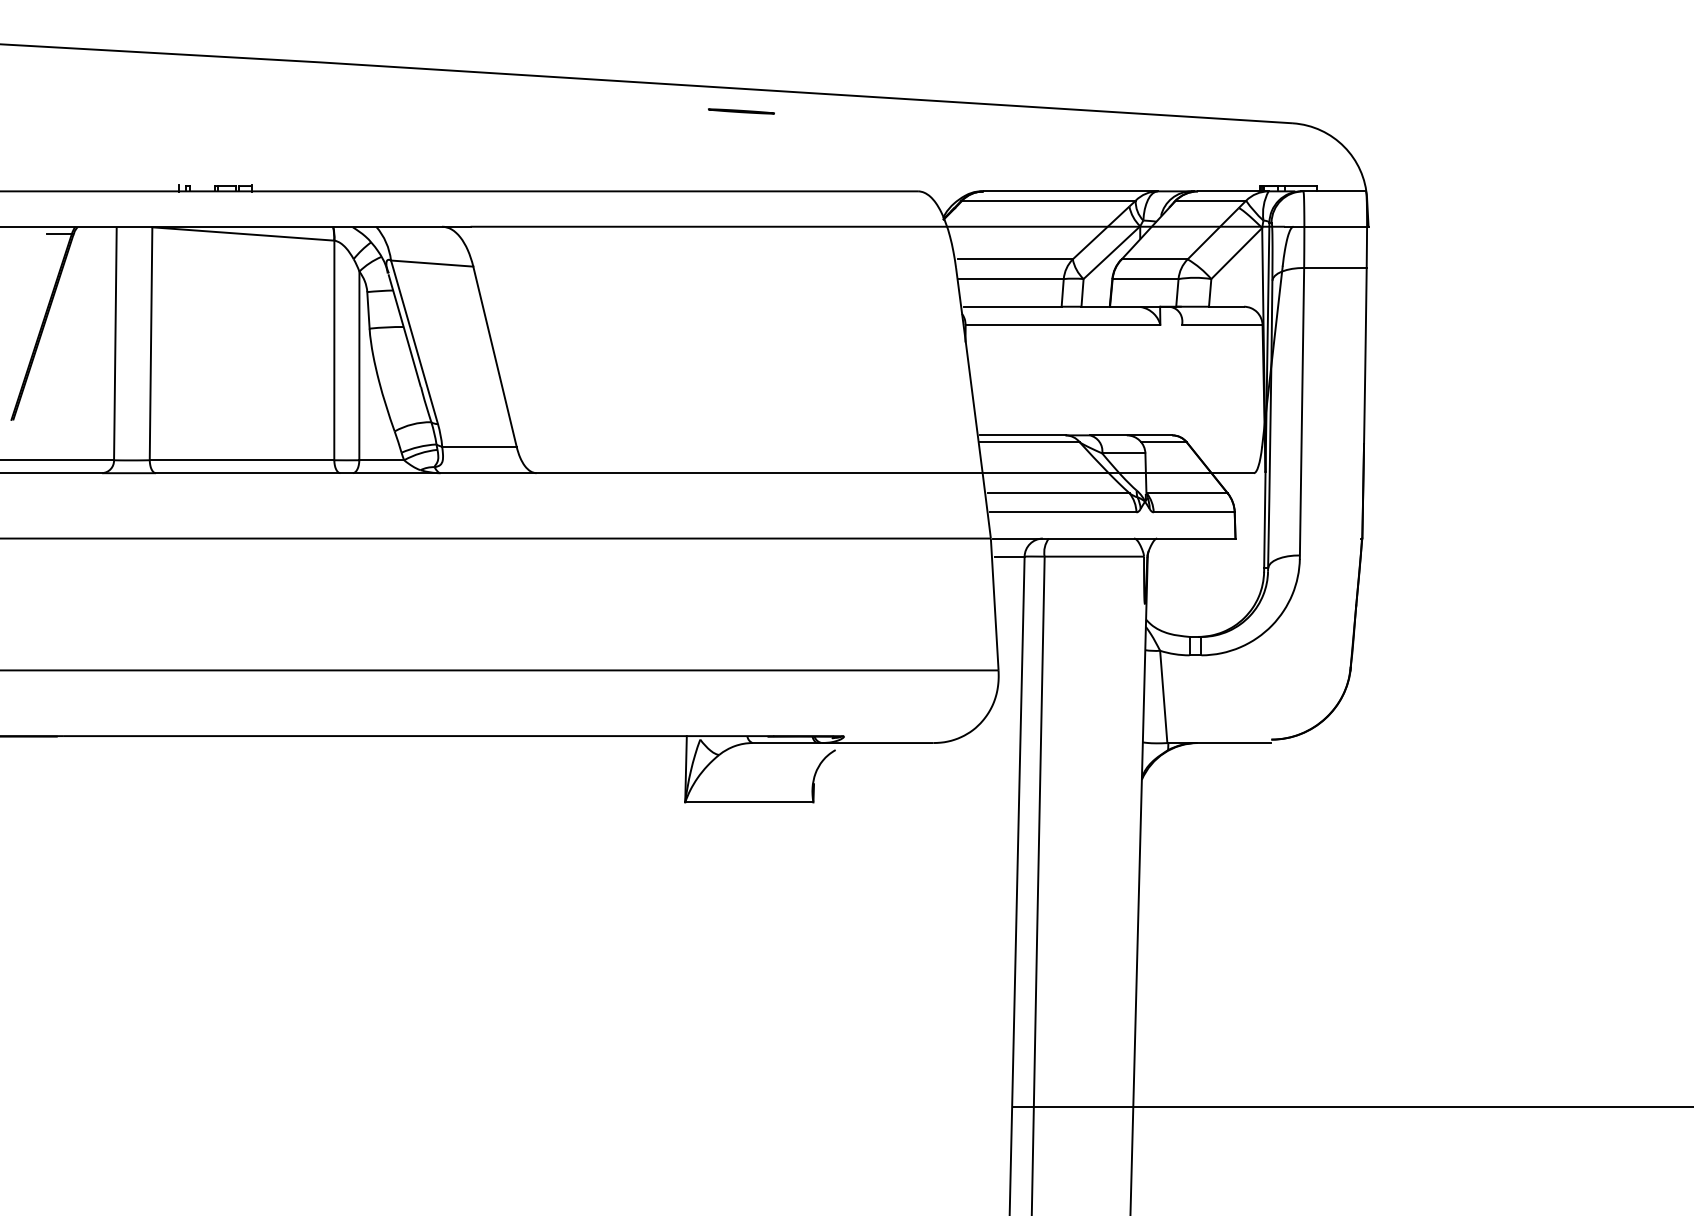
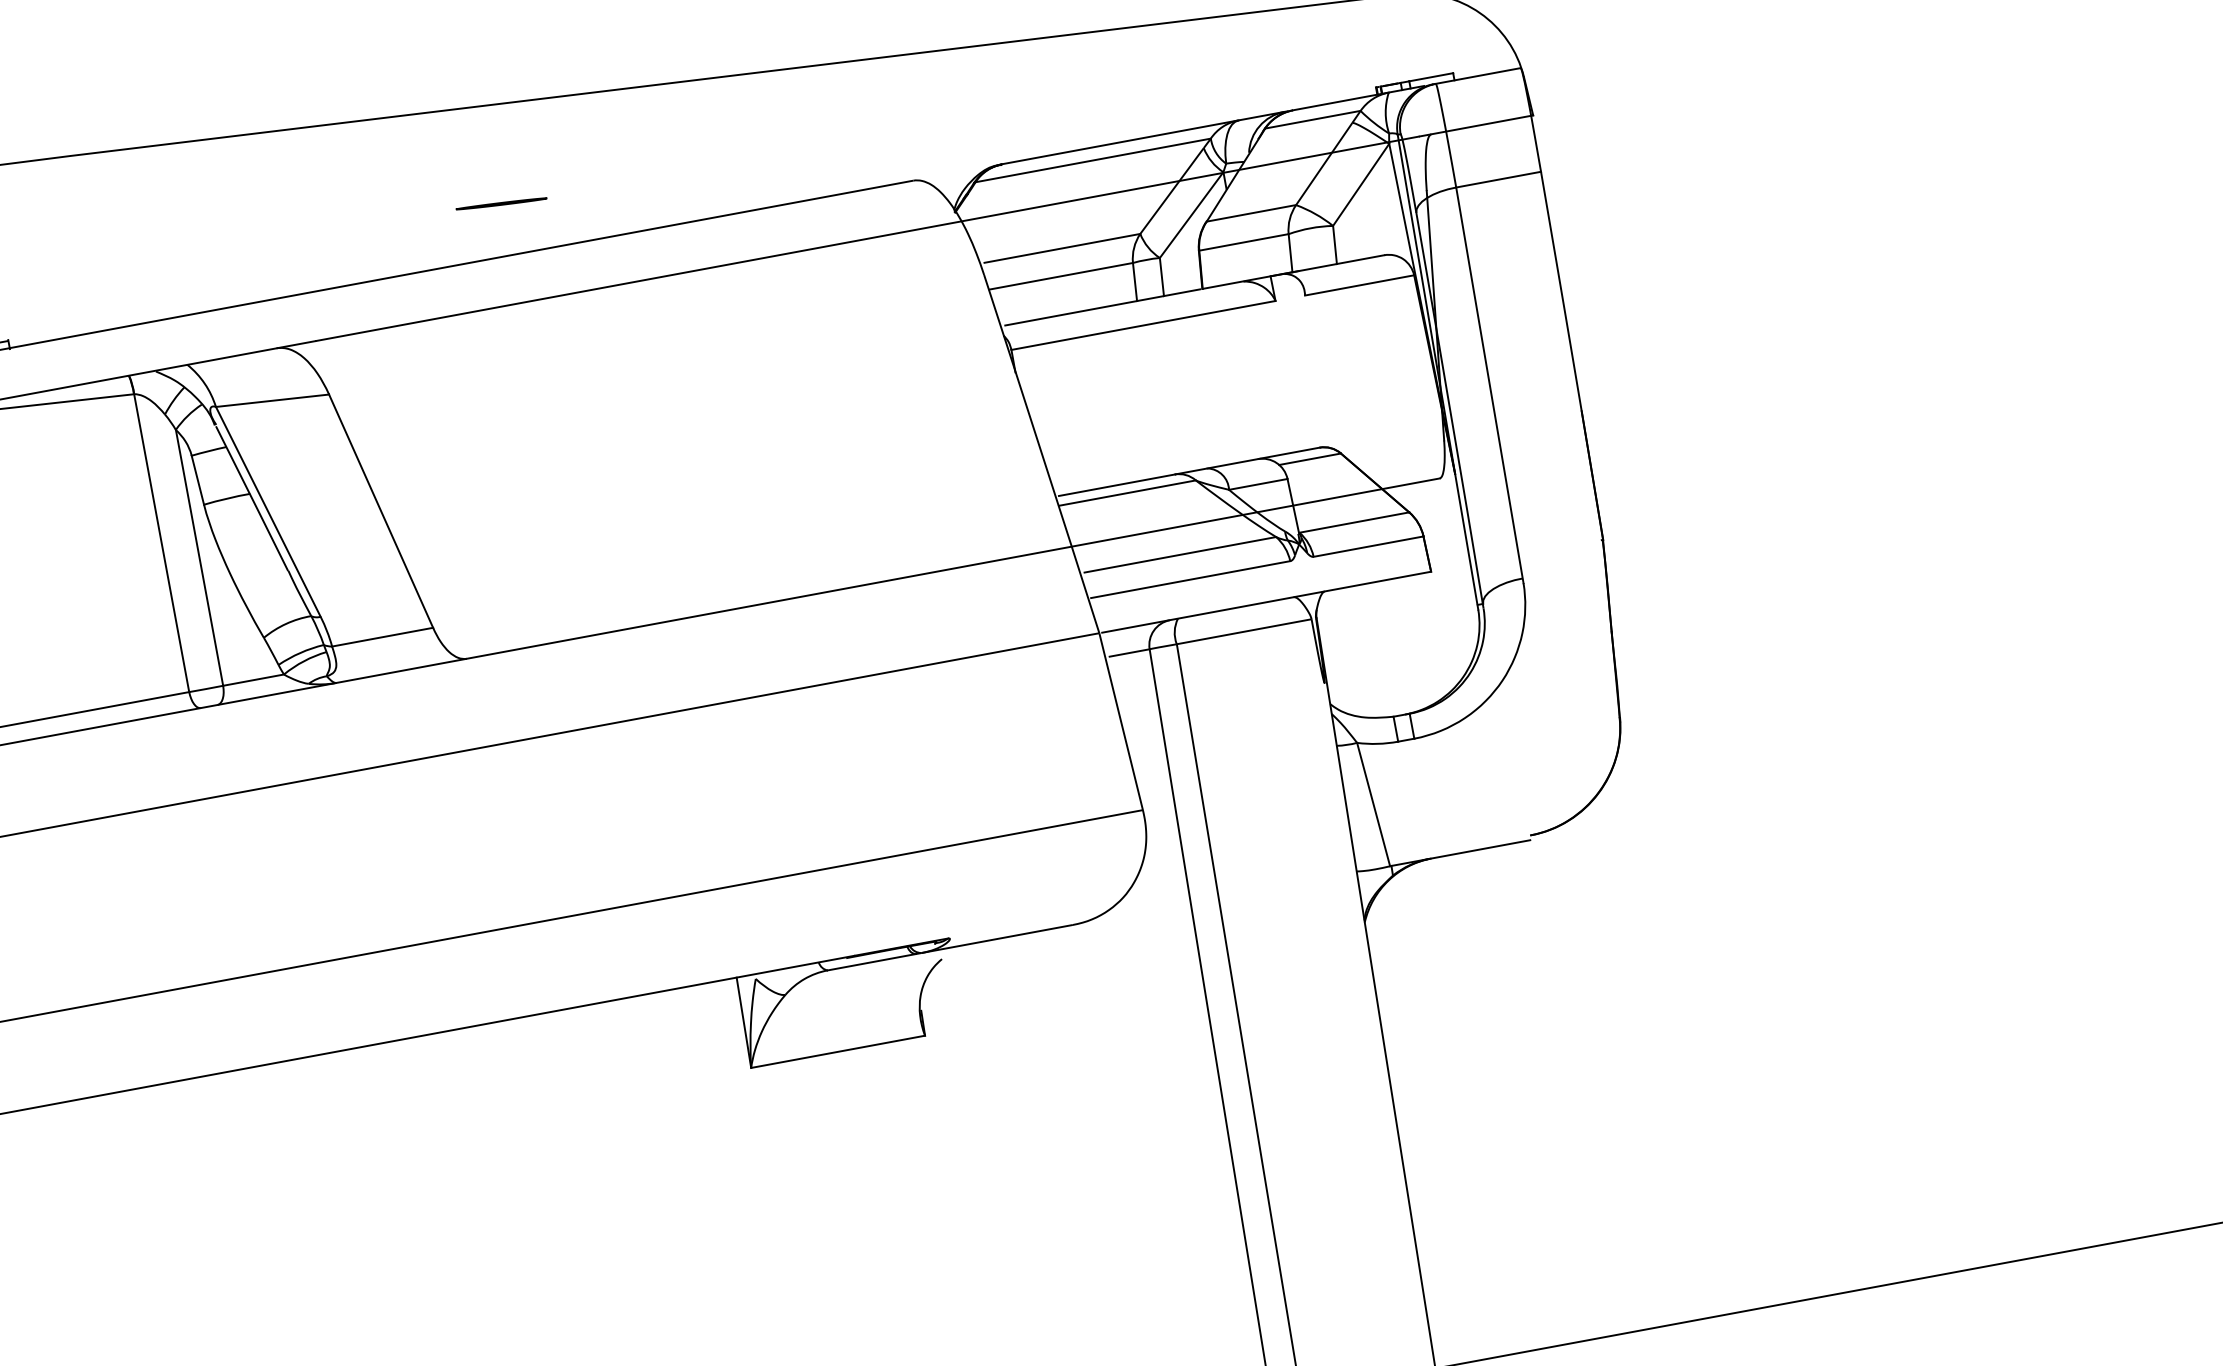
line: (741, 111) -> (501, 203), moved

